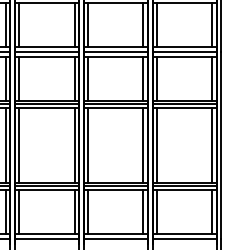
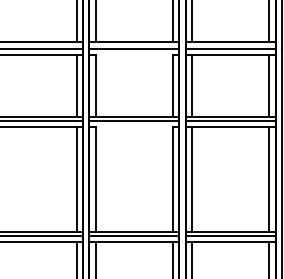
line: (115, 56) -> (133, 54), removed
line: (115, 108) -> (133, 127), removed

